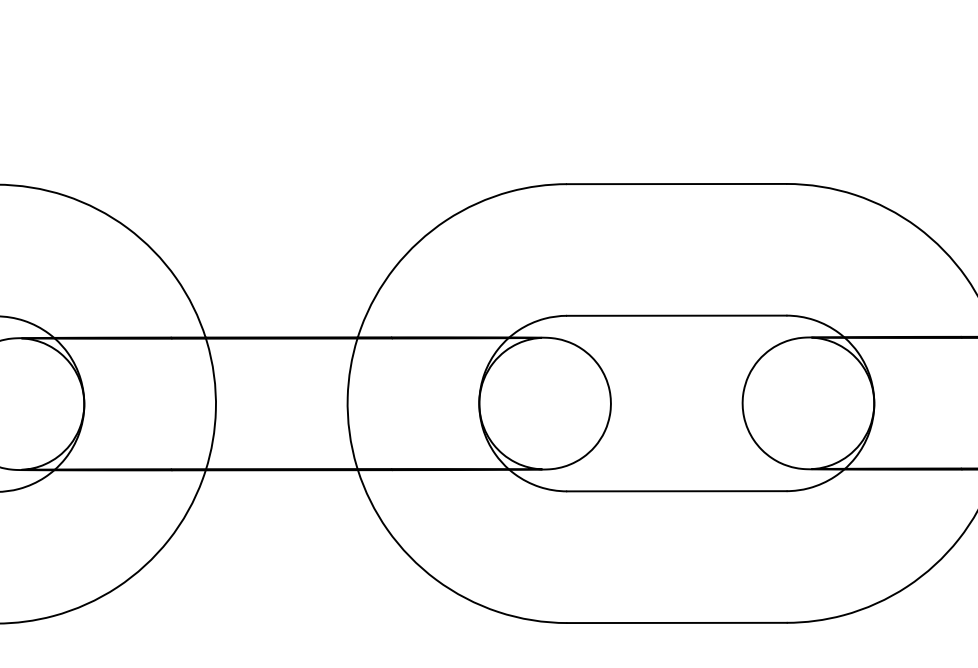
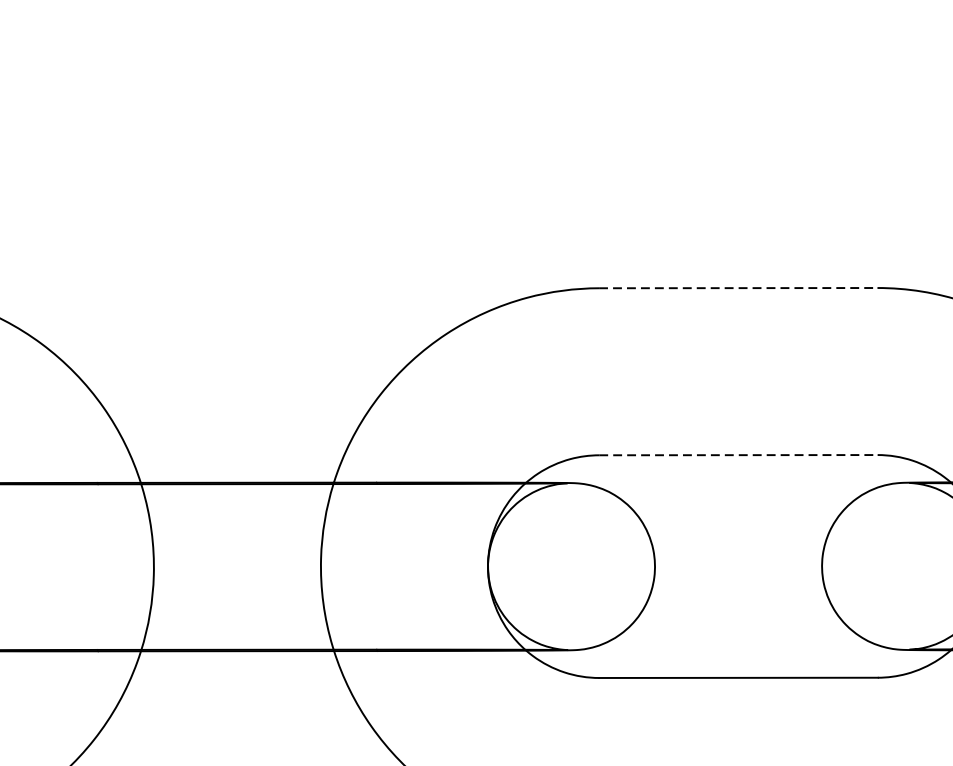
line: (676, 184) -> (738, 288), solid -> dashed
line: (676, 315) -> (738, 454), solid -> dashed

